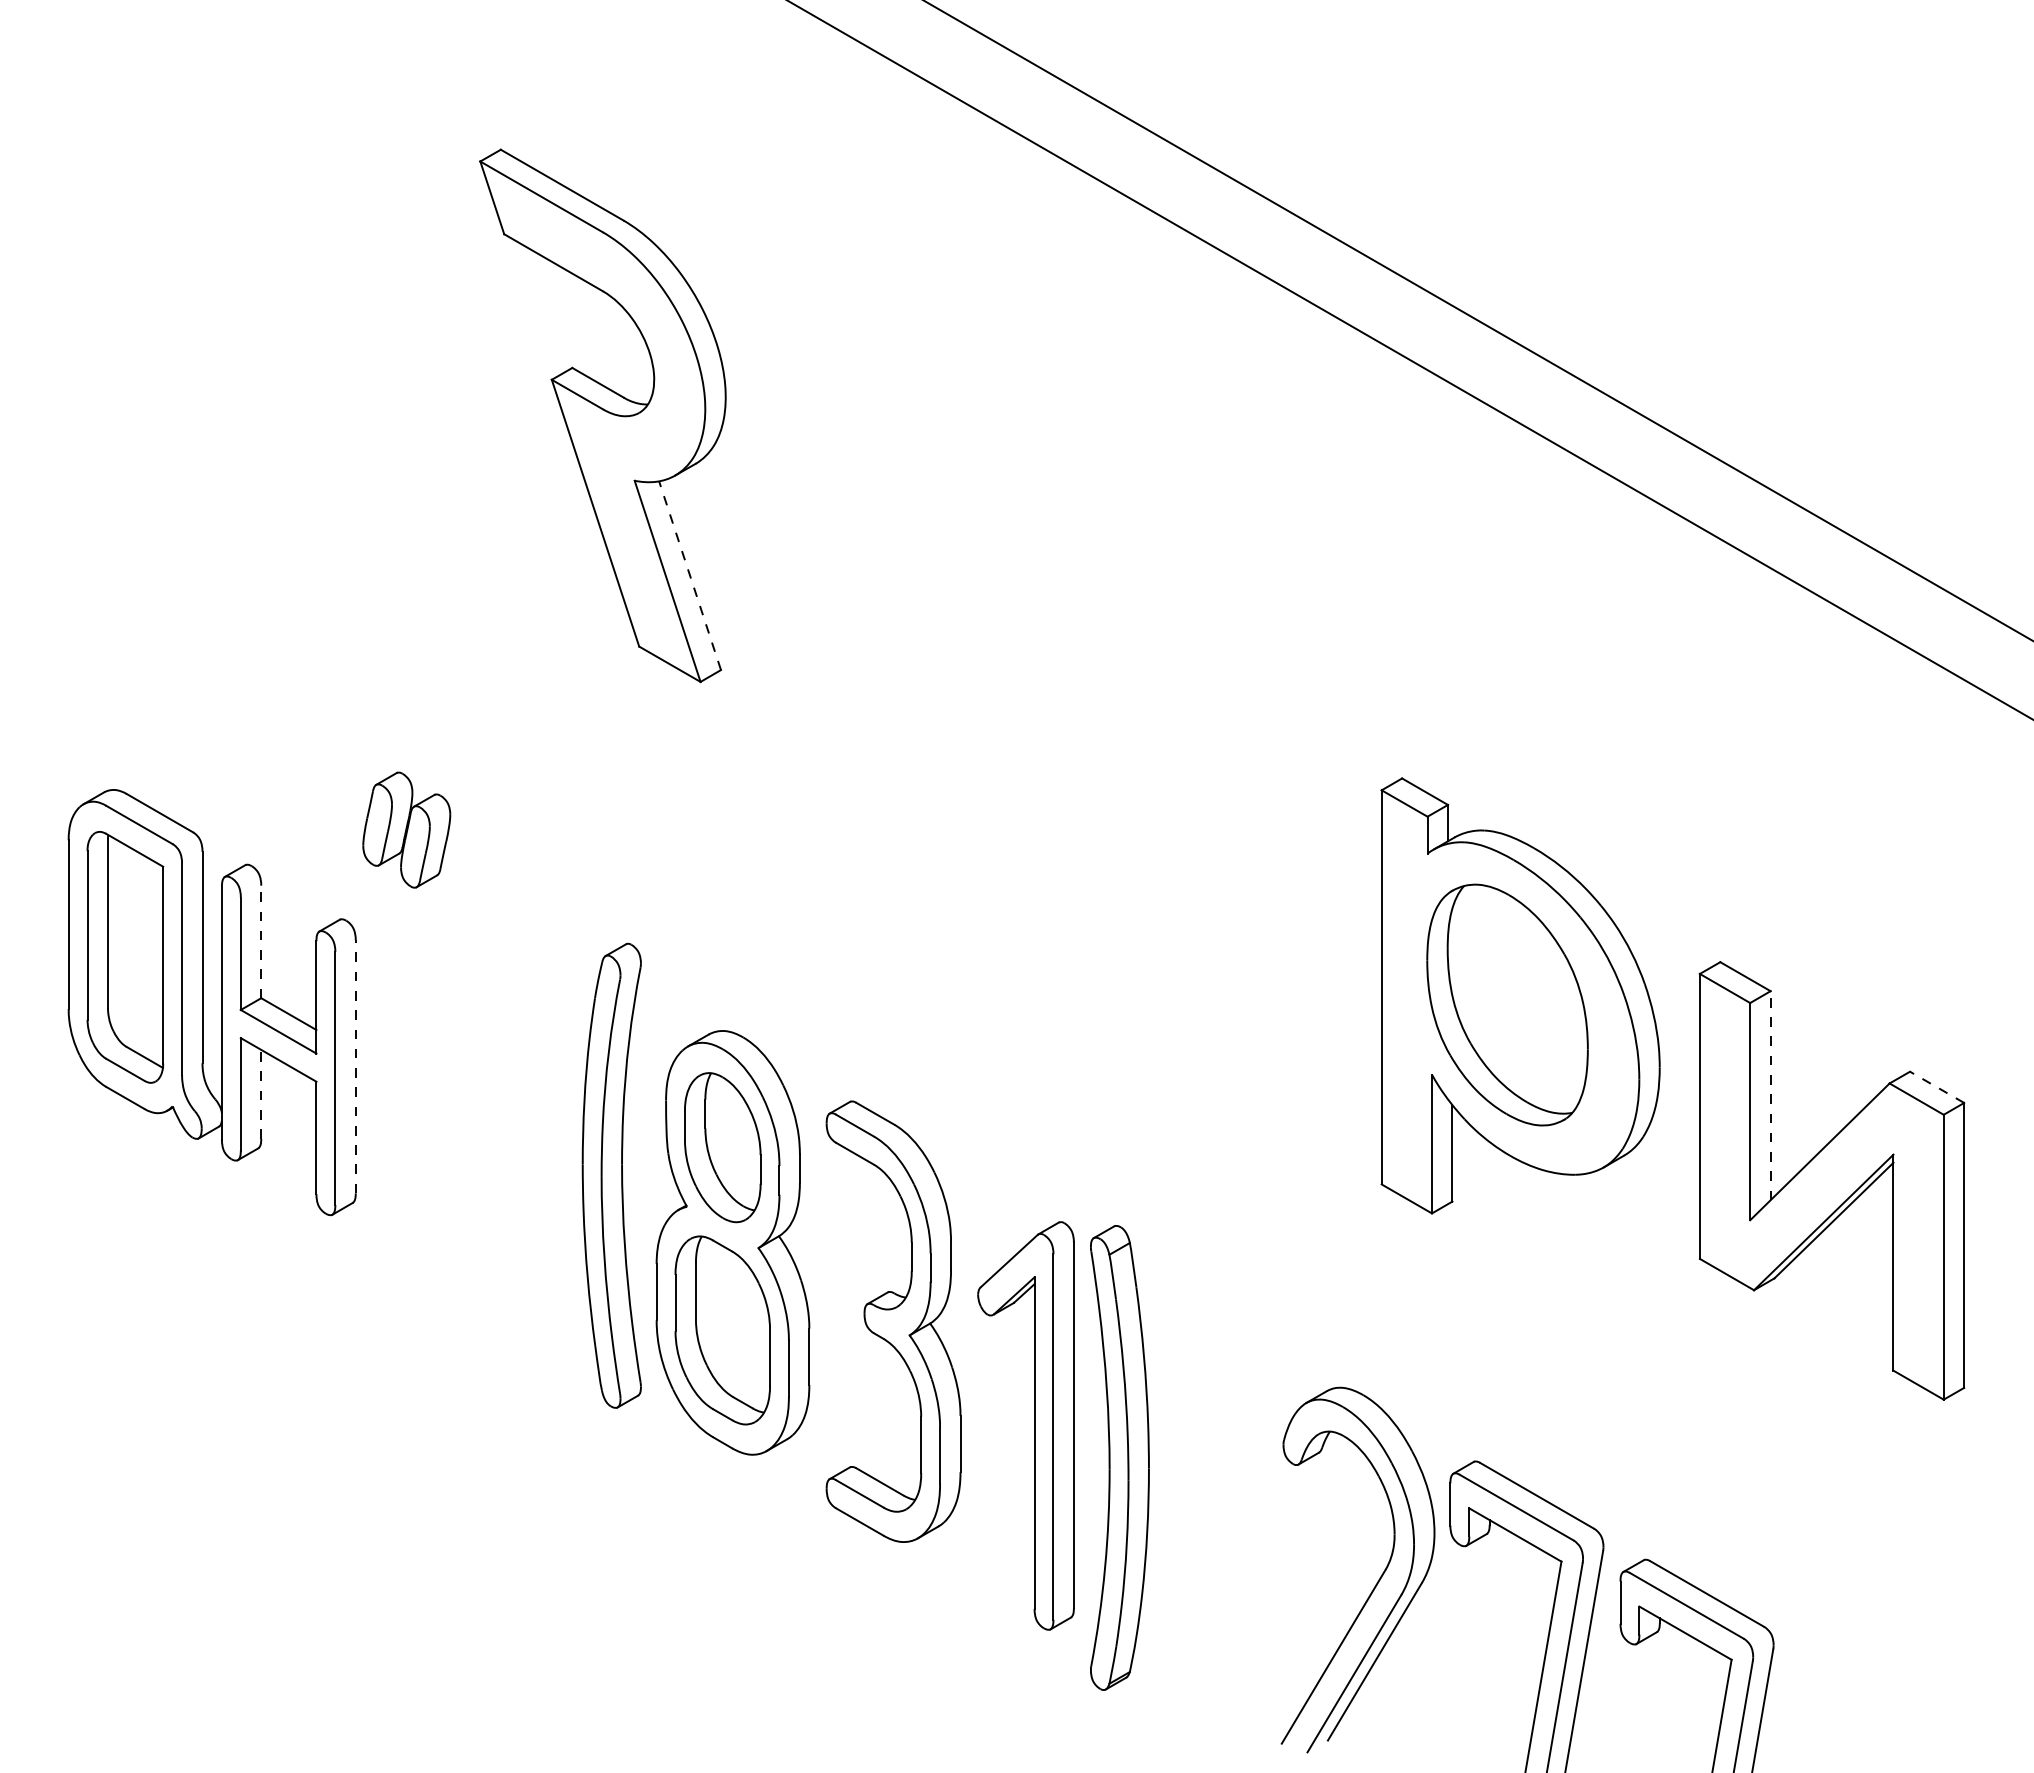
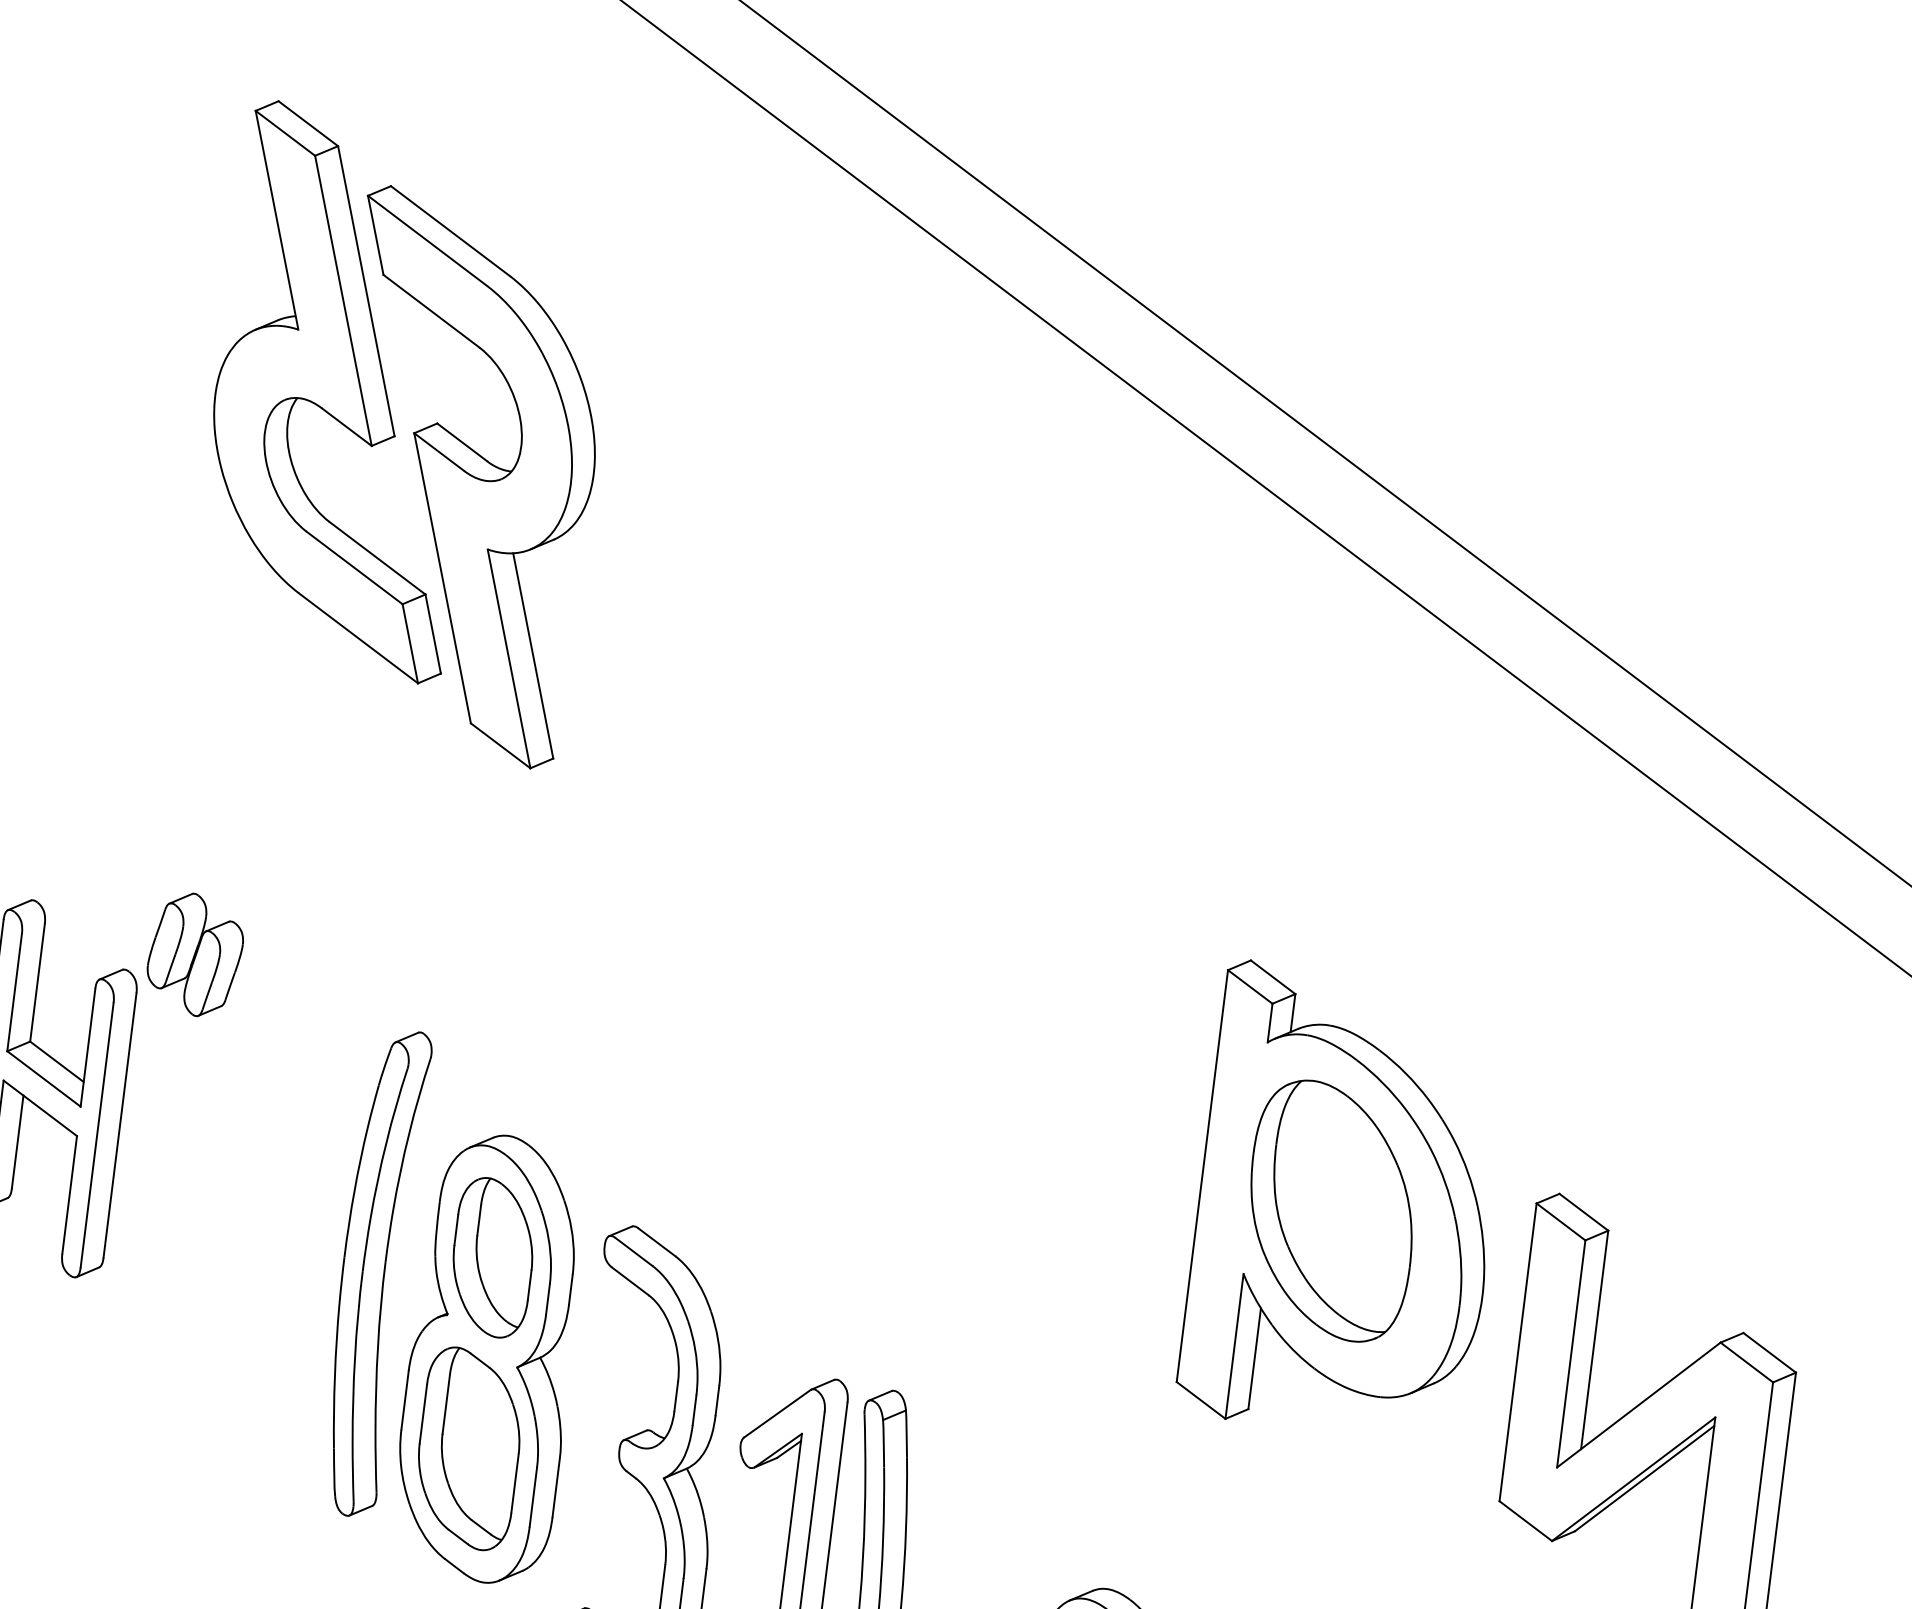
part: (482, 348) -> (345, 391), added
line: (689, 575) -> (532, 655), dashed -> solid
part: (406, 829) -> (195, 954), moved
line: (261, 941) -> (37, 982), dashed -> solid
line: (355, 1066) -> (119, 1125), dashed -> solid
line: (1936, 1087) -> (1769, 1352), dashed -> solid
line: (261, 1093) -> (18, 1141), dashed -> solid
line: (1770, 1095) -> (1594, 1339), dashed -> solid

